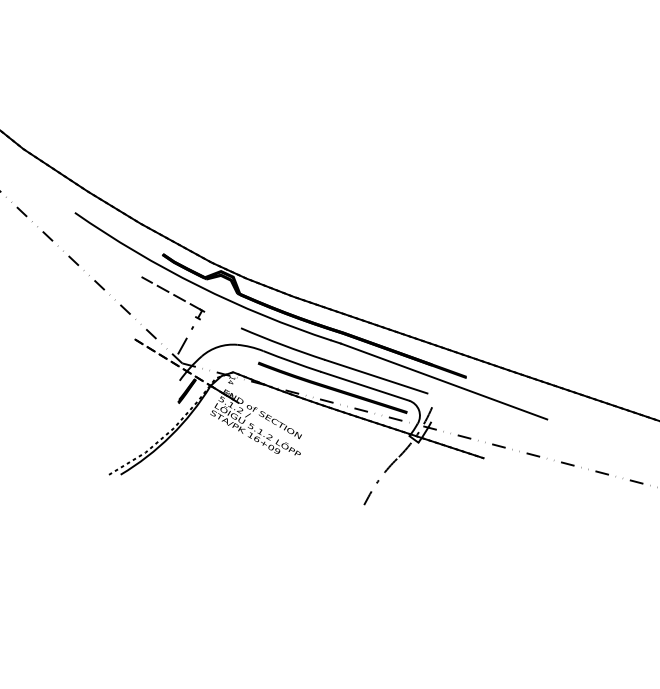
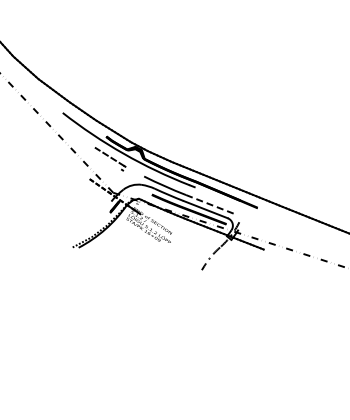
line: (188, 333) -> (117, 177), removed
line: (377, 377) -> (212, 205), solid -> dashed
line: (442, 381) -> (245, 209), removed

